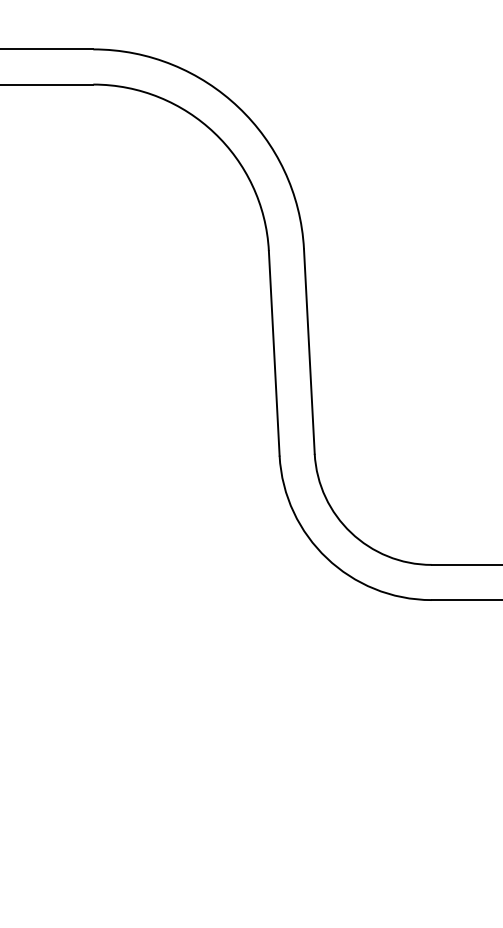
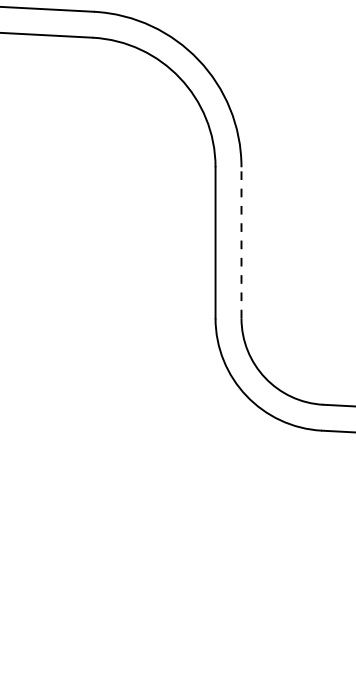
line: (309, 351) -> (241, 242), solid -> dashed

